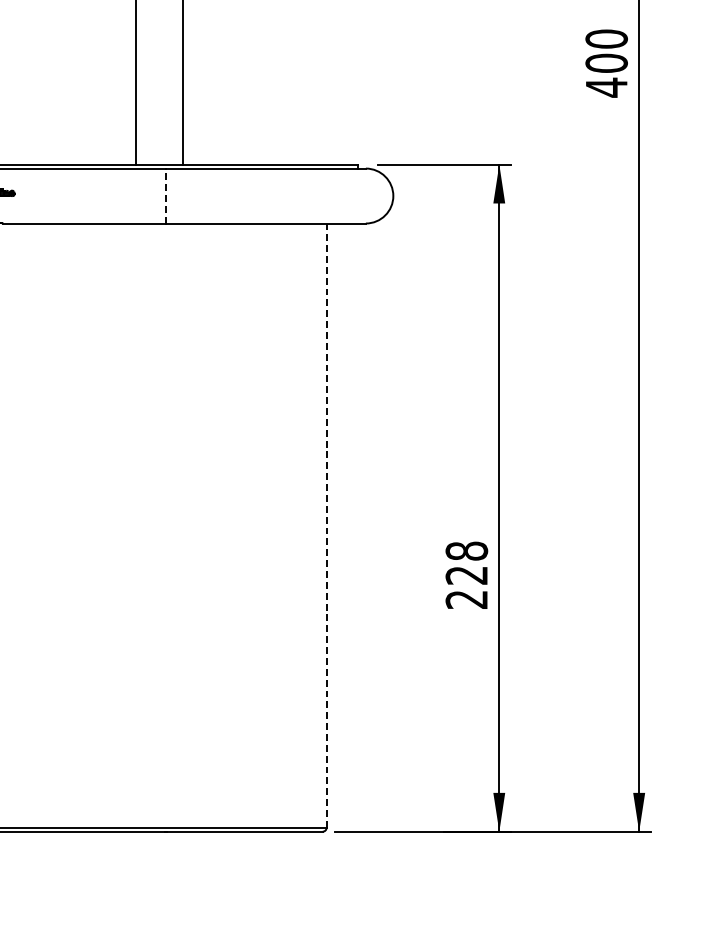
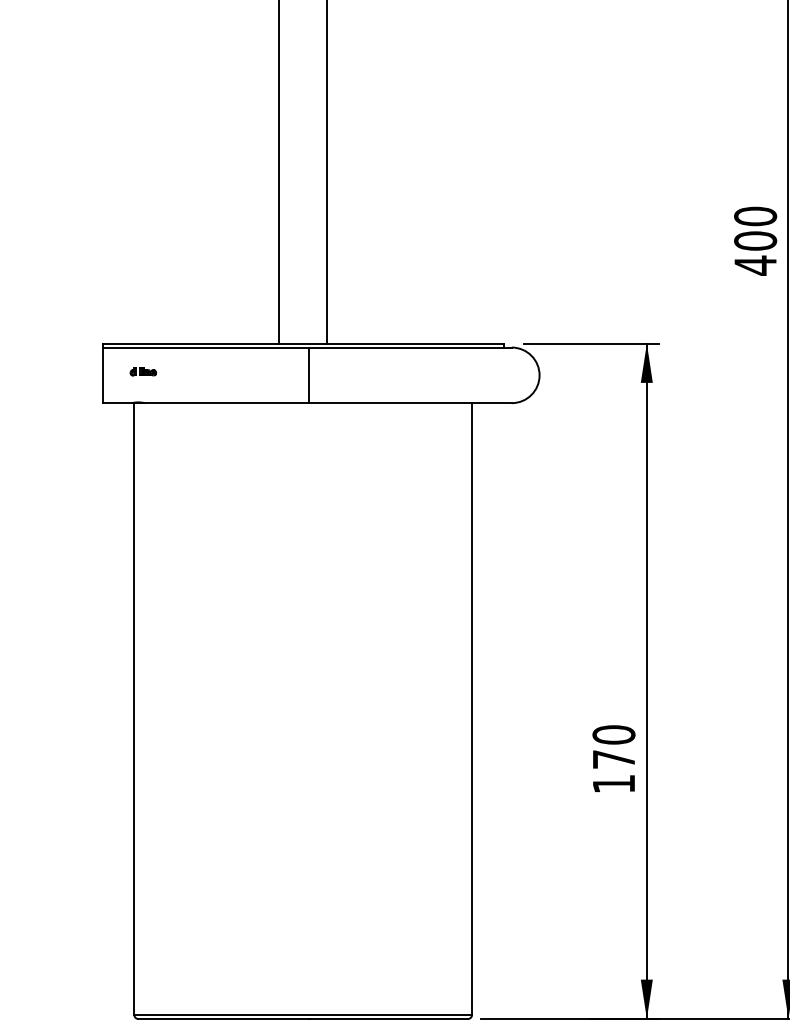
line: (166, 196) -> (309, 375), dashed -> solid
line: (327, 526) -> (472, 709), dashed -> solid
text: (466, 575) -> (613, 759), 228 -> 170

